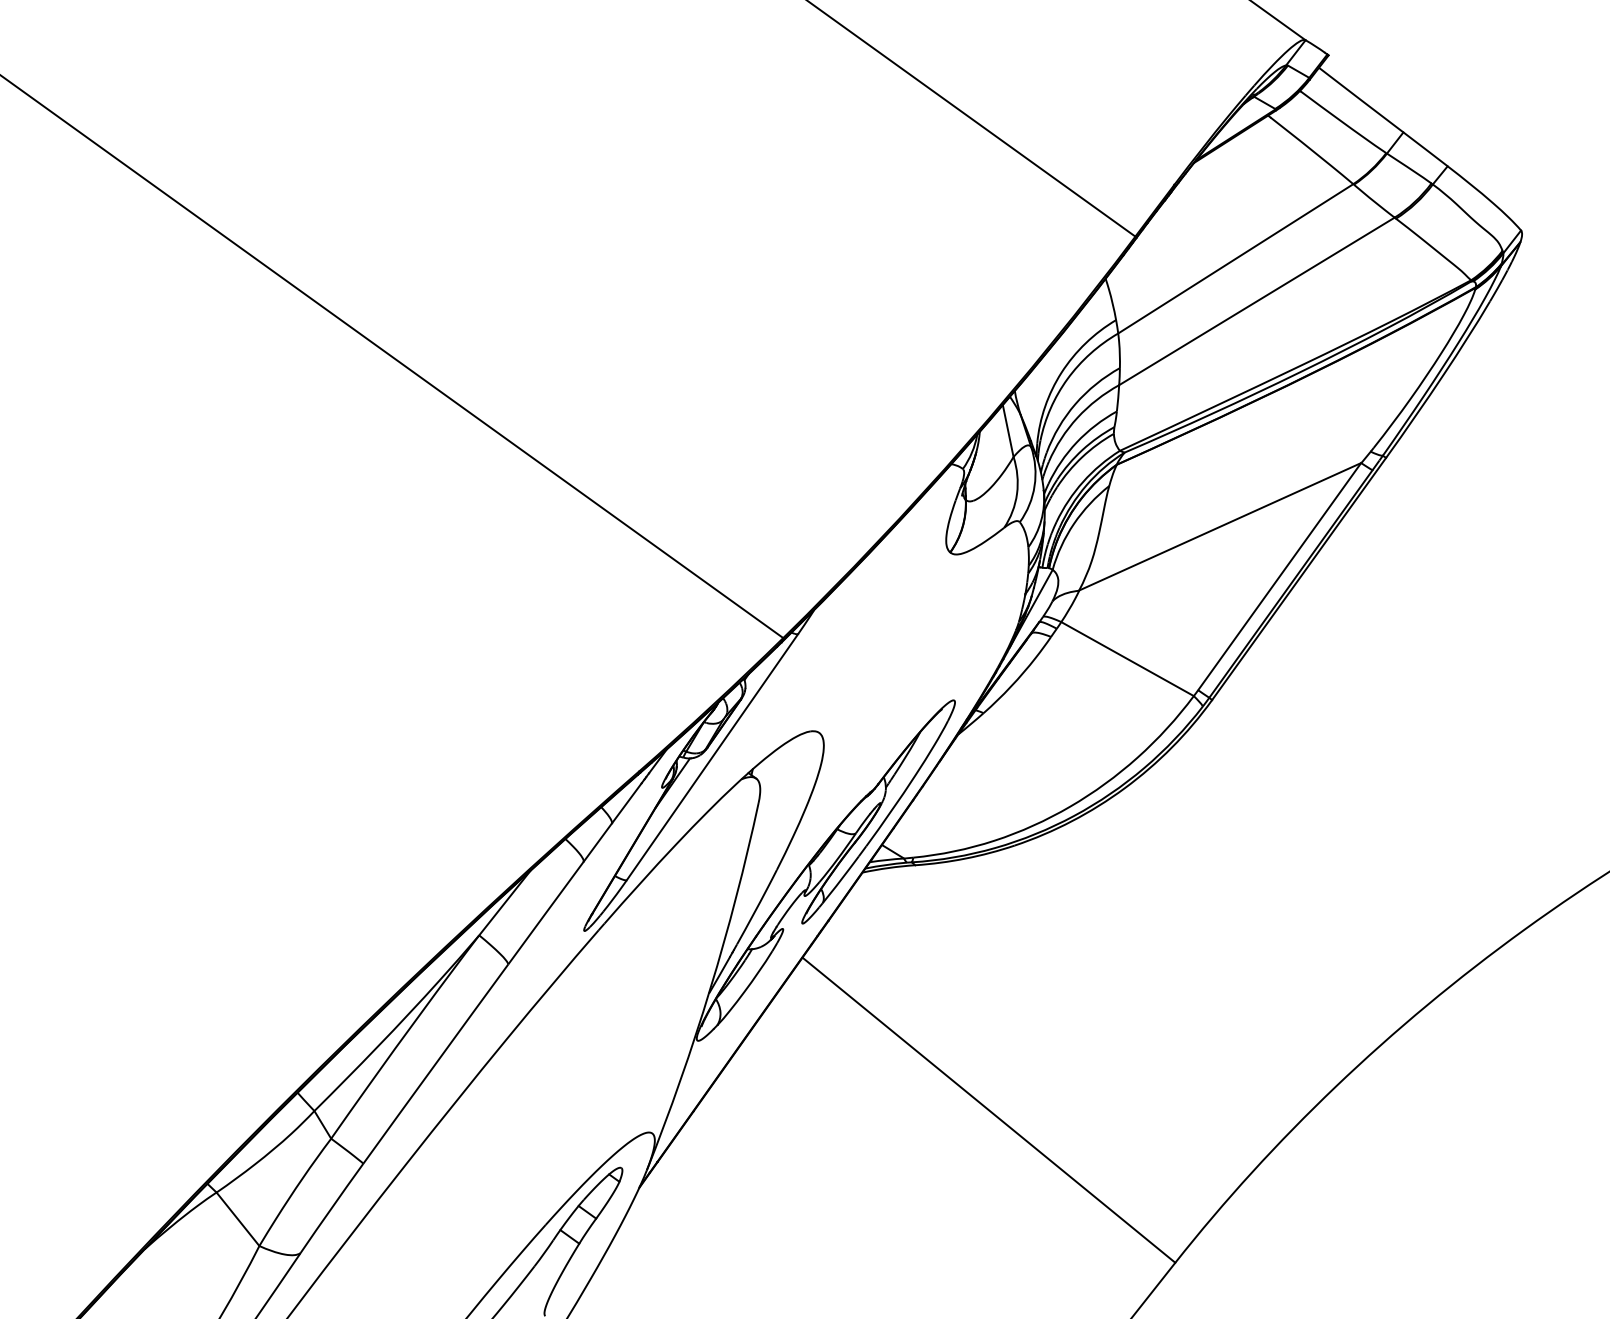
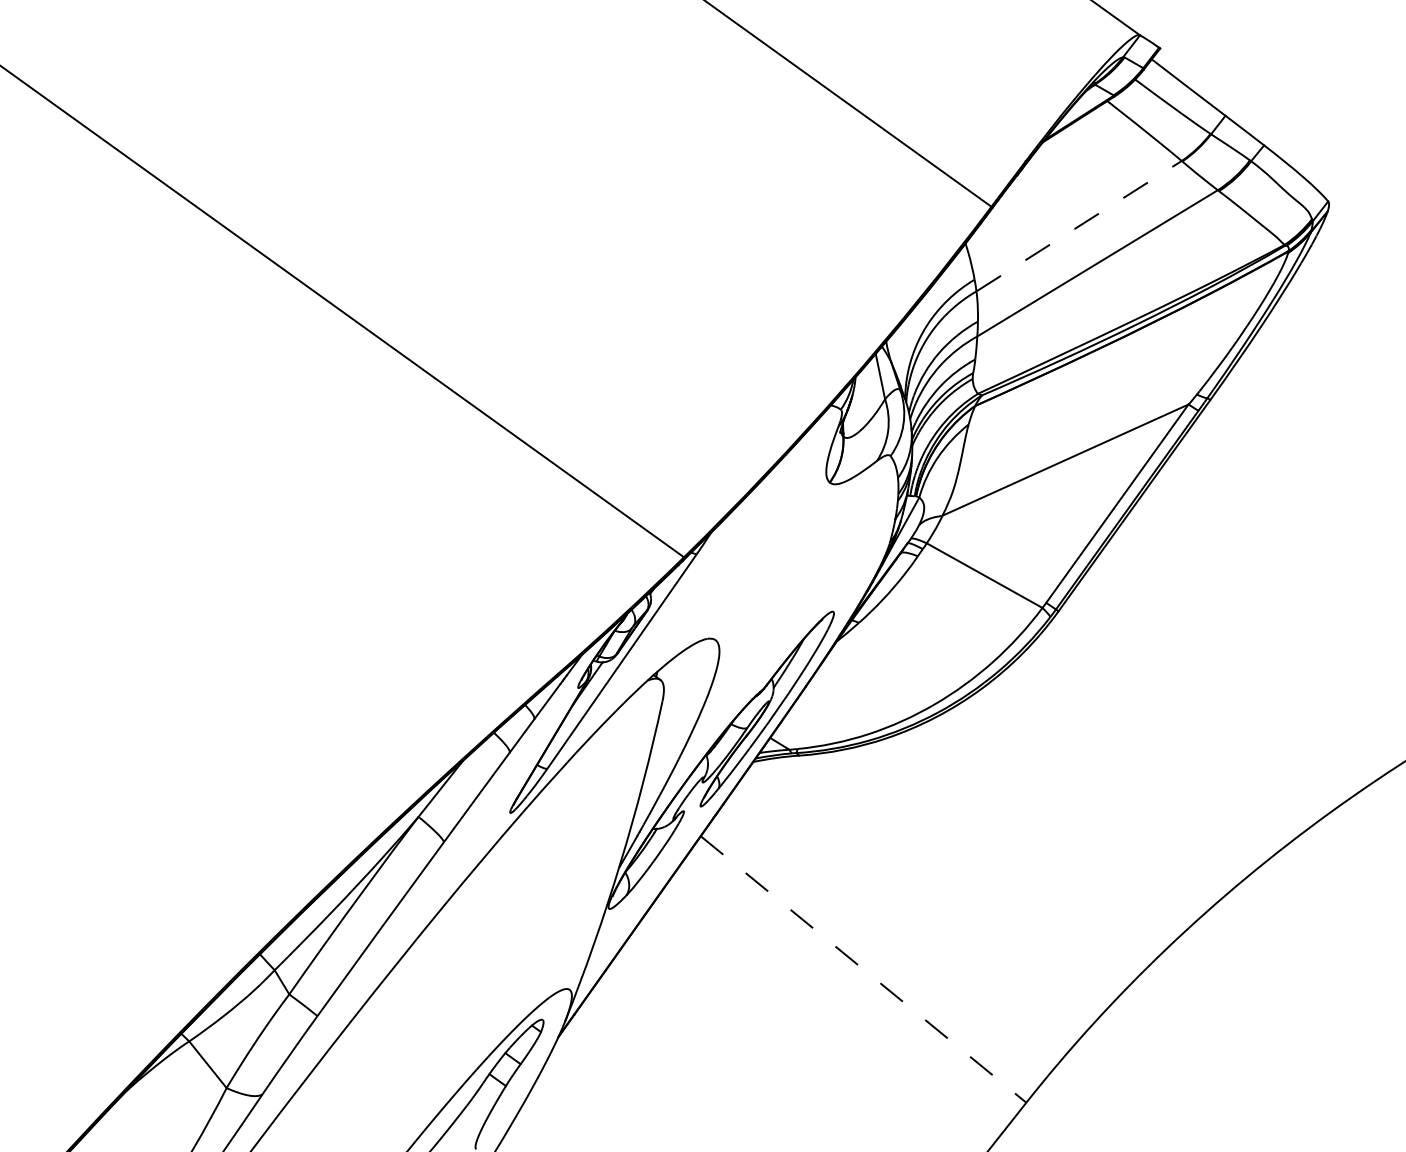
line: (1236, 258) -> (1079, 225), solid -> dashed
line: (988, 1110) -> (863, 969), solid -> dashed

